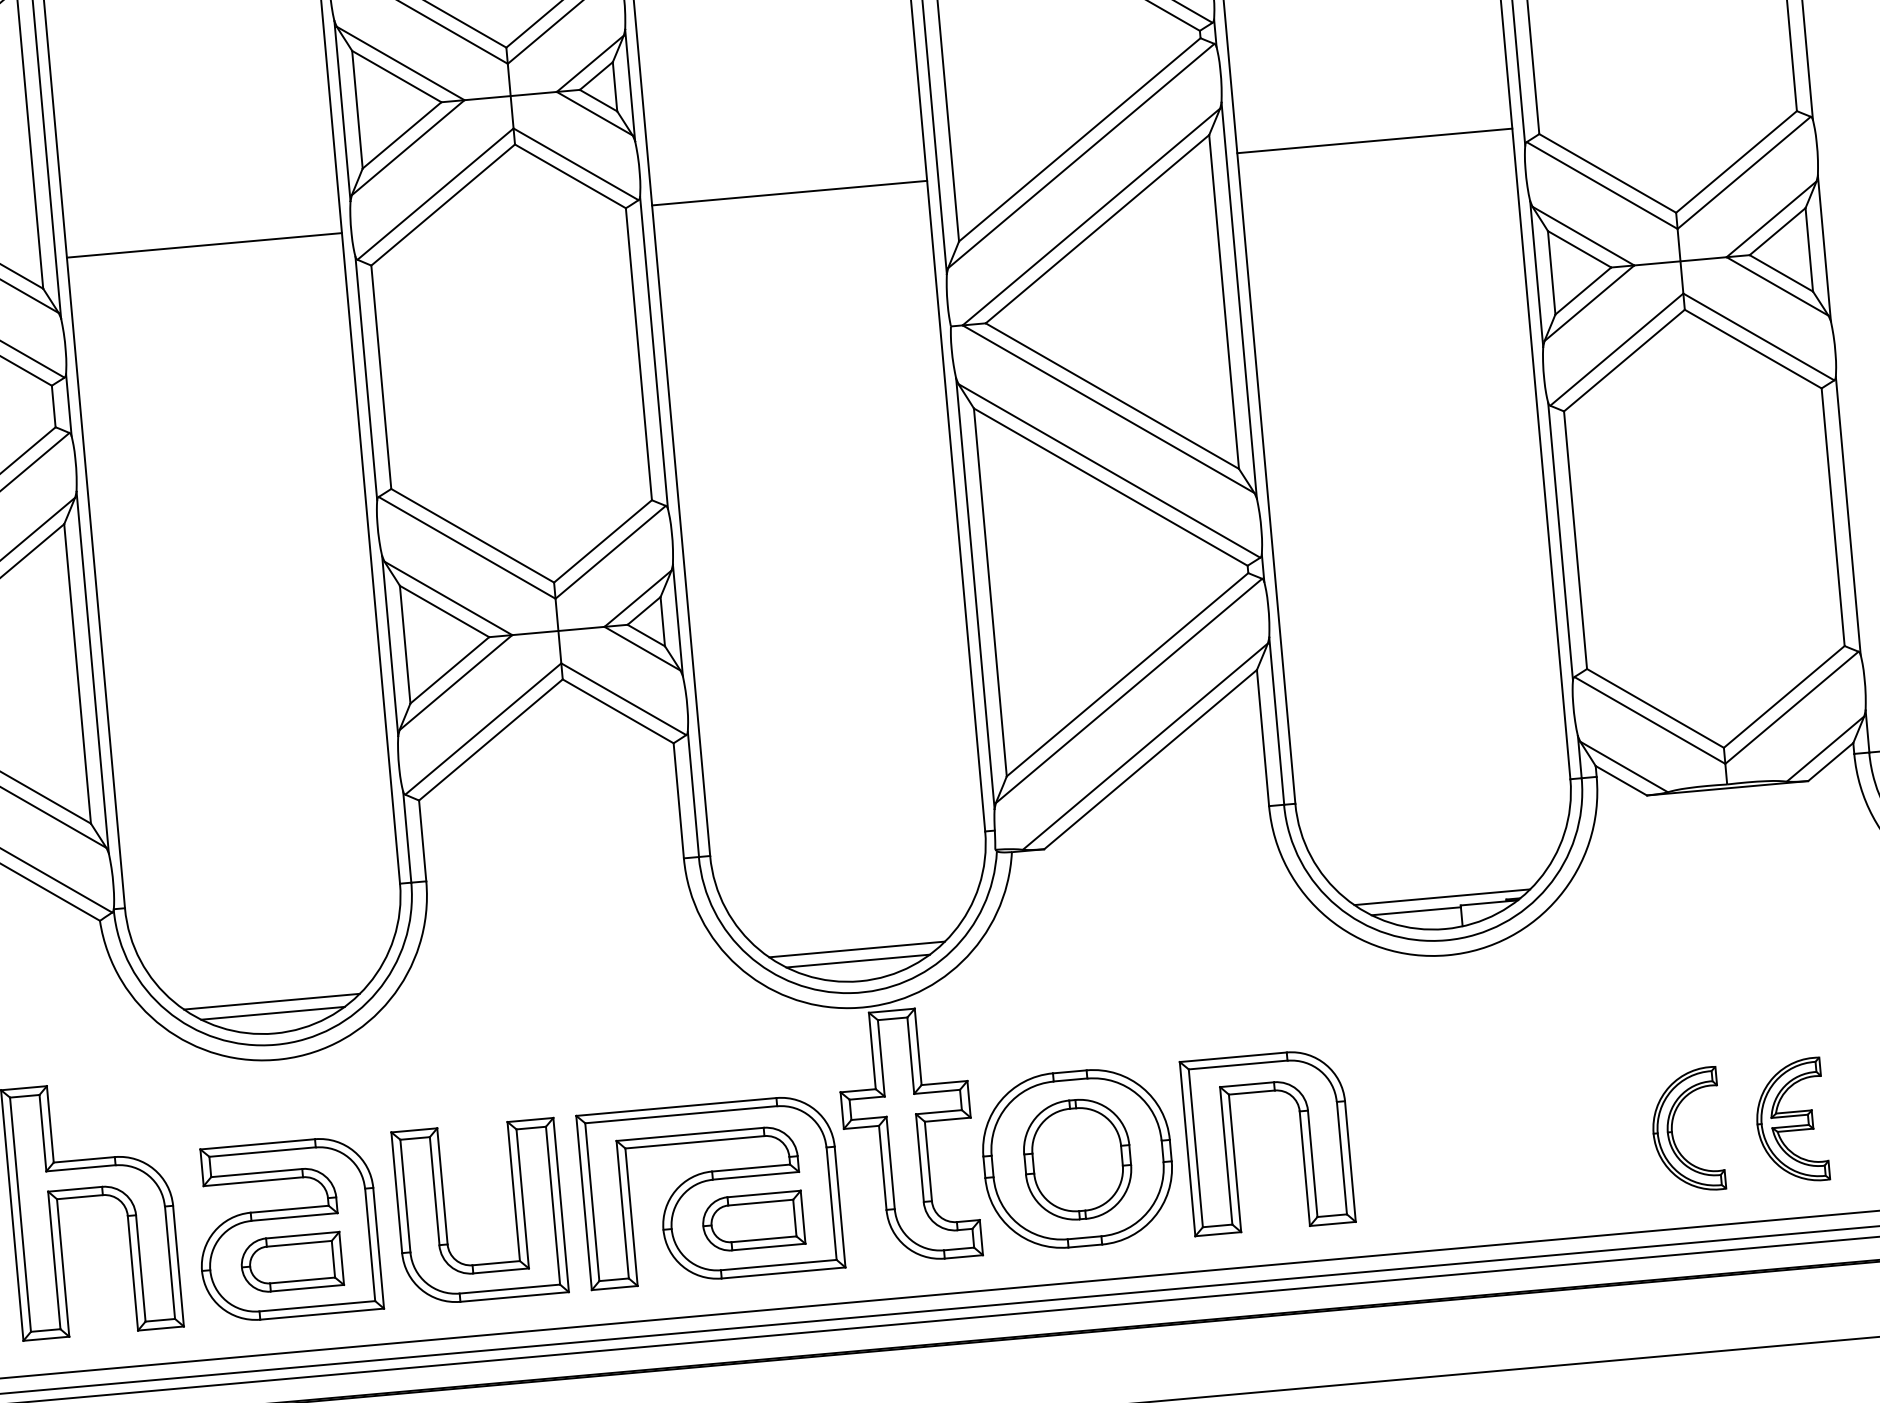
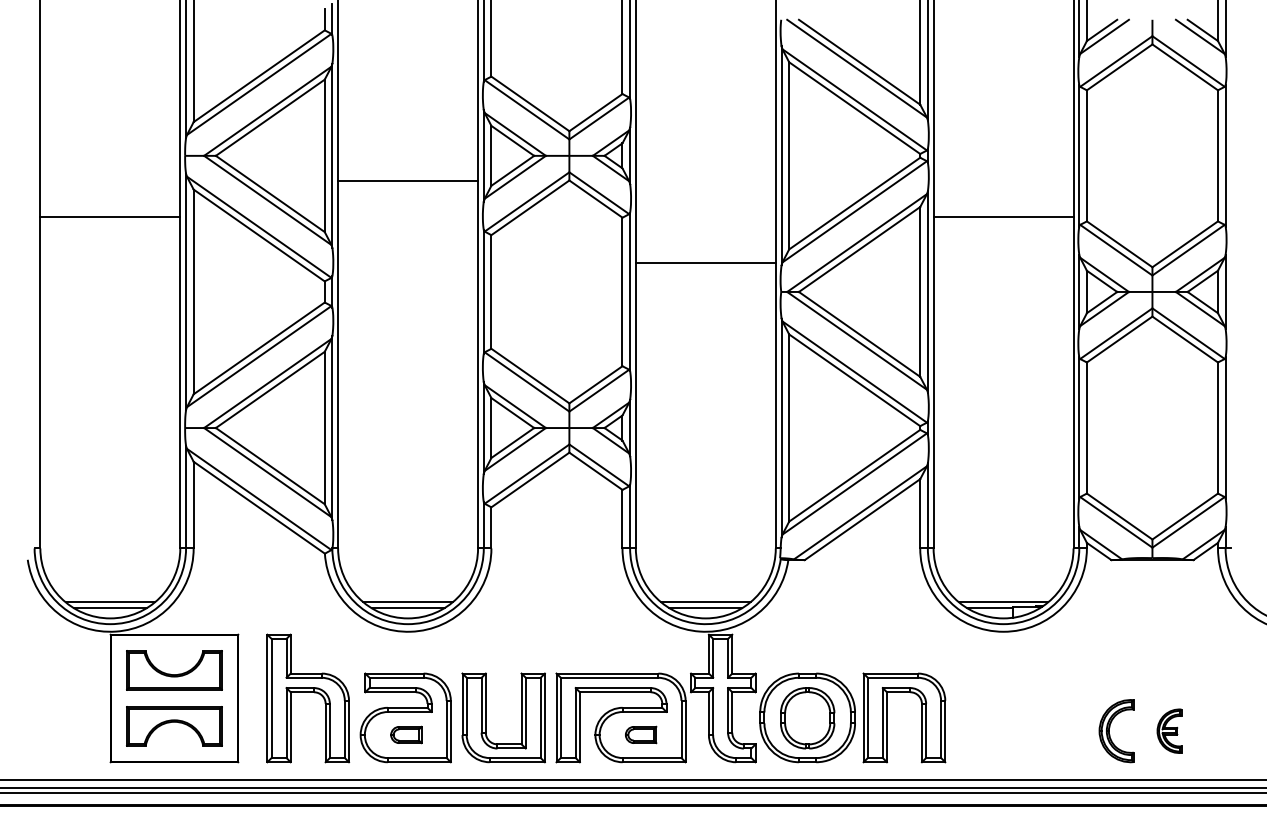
line: (788, 193) -> (705, 263), moved
line: (205, 245) -> (408, 181), moved
part: (1791, 1122) -> (1169, 731), size x0.7
part: (751, 1220) -> (640, 734), size x0.6
part: (292, 1261) -> (406, 734), size x0.6

